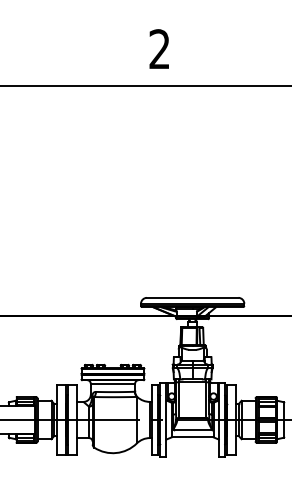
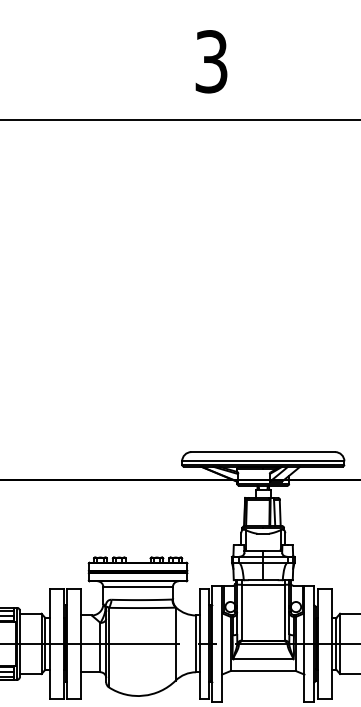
text: (159, 49) -> (211, 62), 2 -> 3

